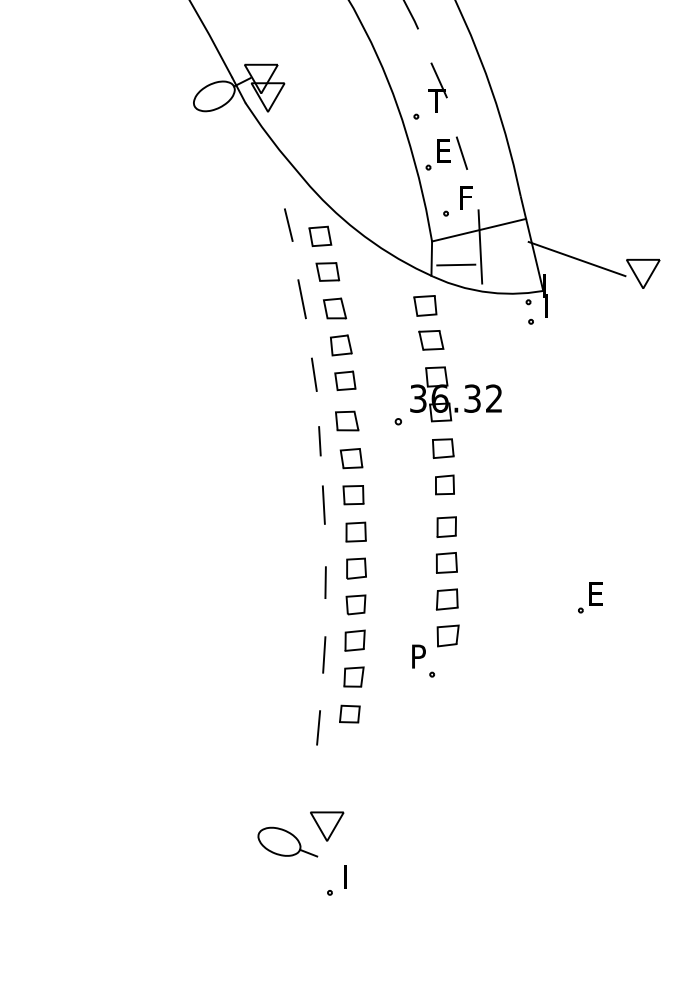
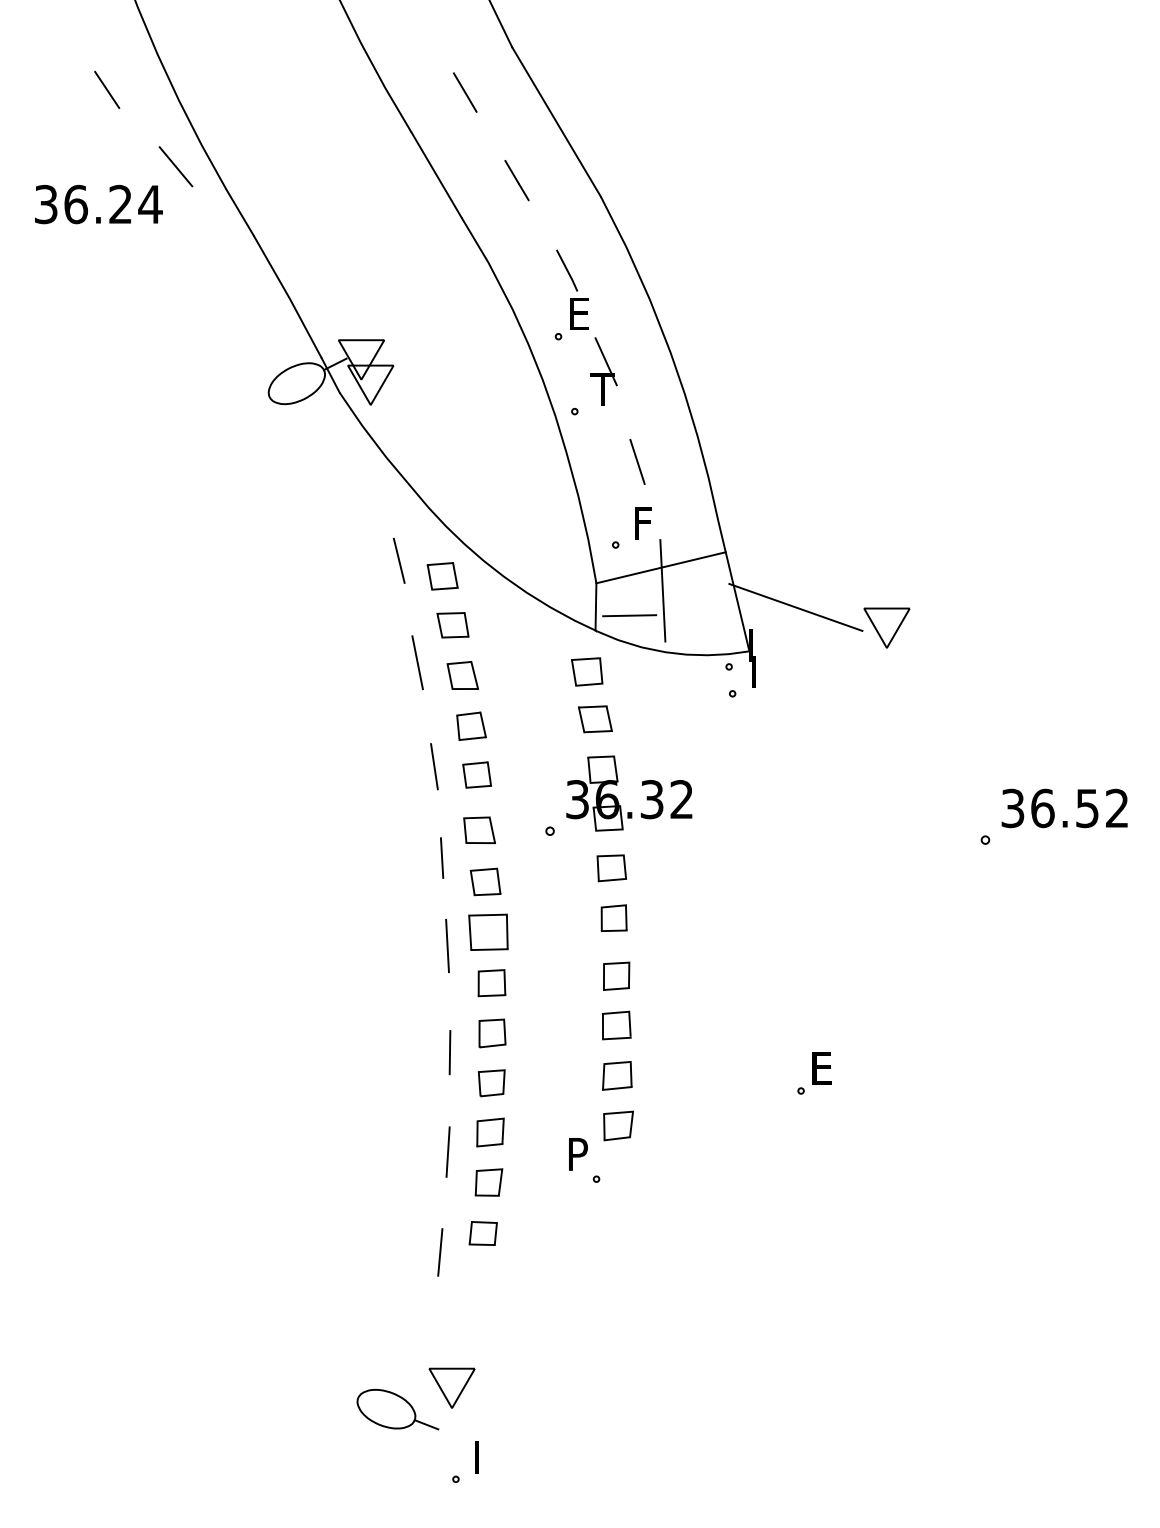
part: (437, 155) -> (571, 319), moved
part: (352, 494) -> (487, 931), size x1.4

